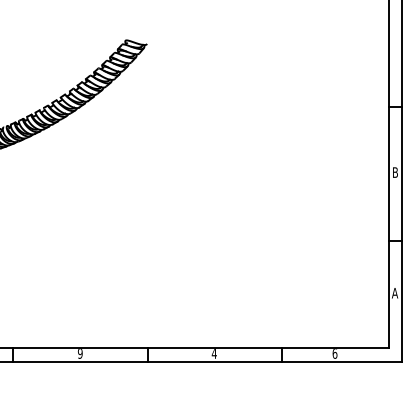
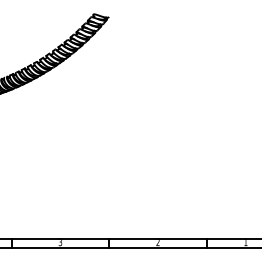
text: (79, 353) -> (59, 242), 9 -> 3
text: (213, 353) -> (157, 242), 4 -> 2
text: (334, 353) -> (245, 242), 6 -> 1

